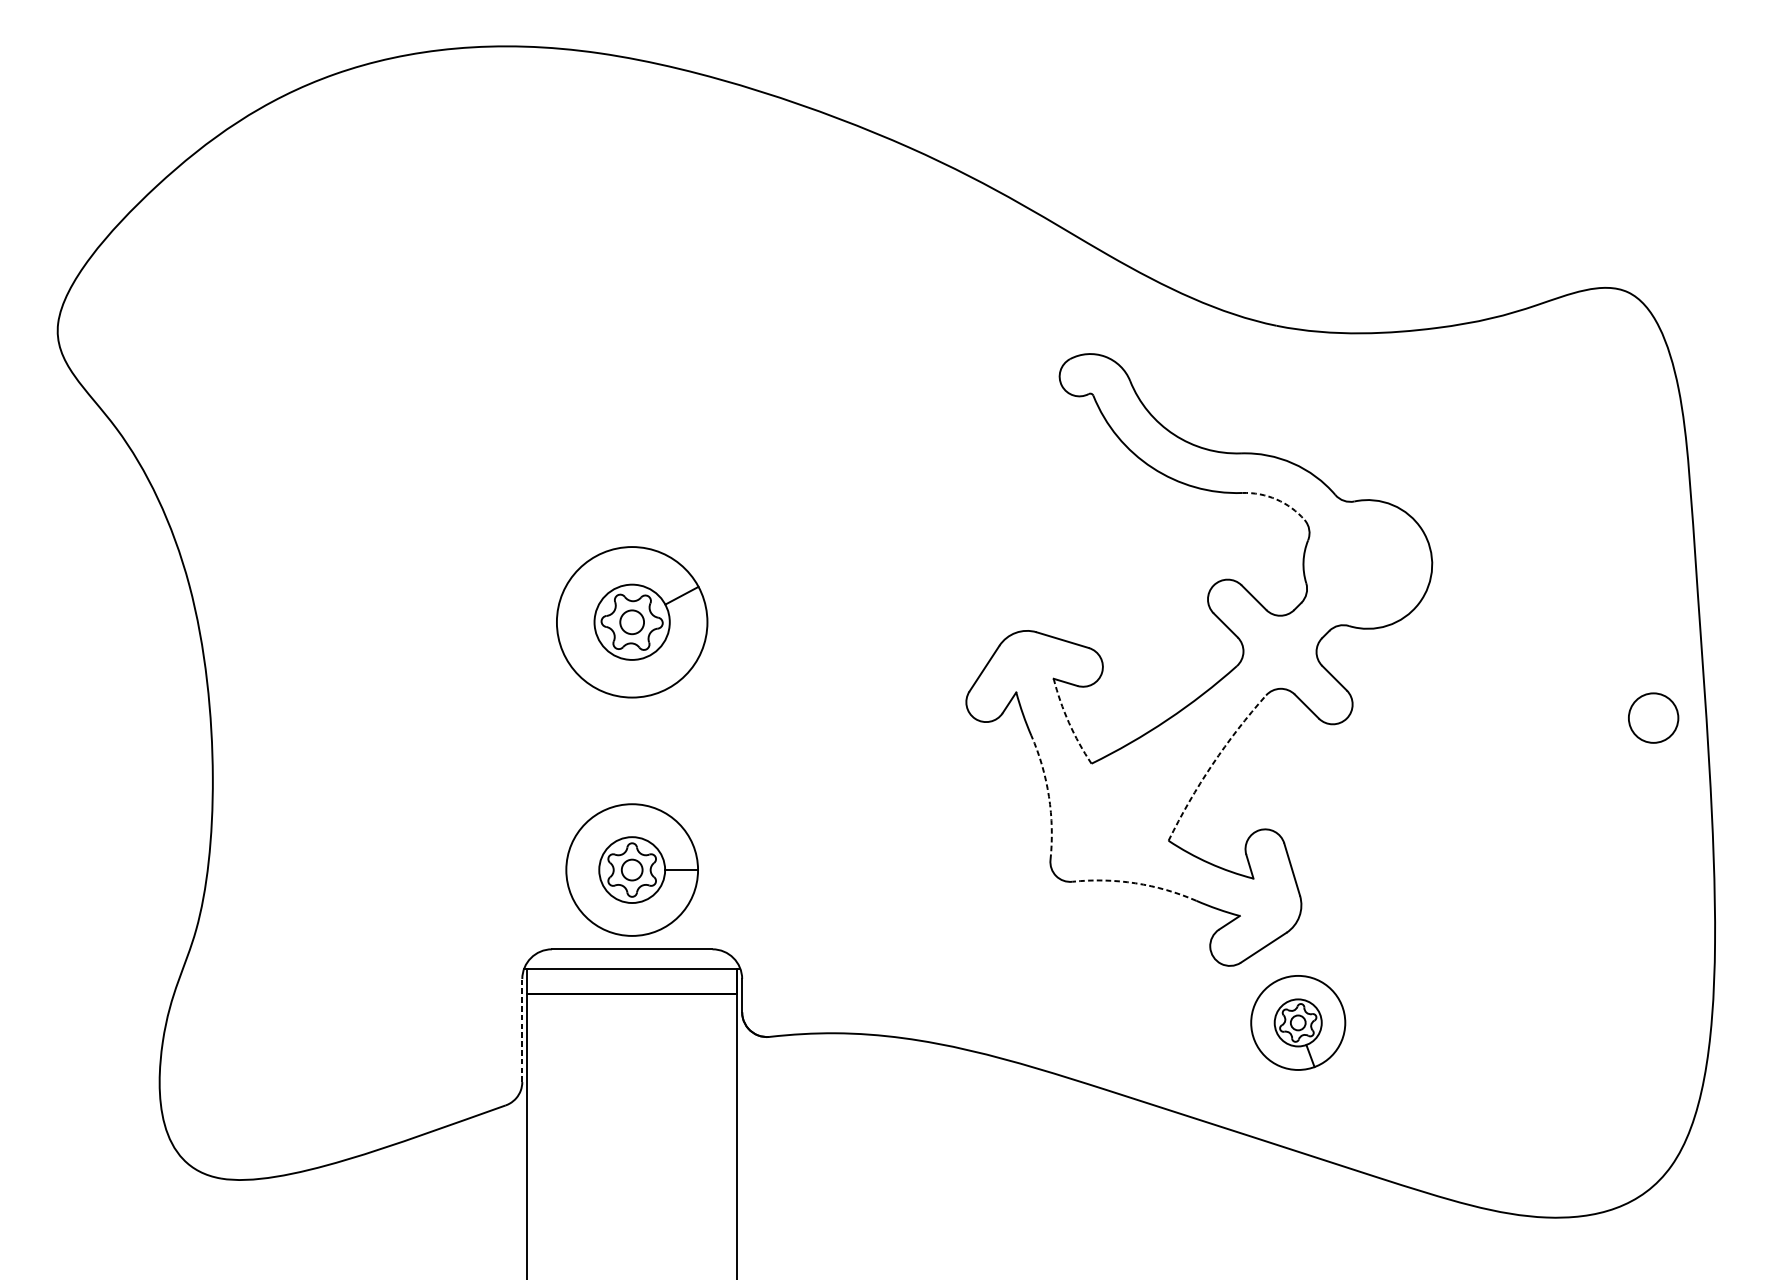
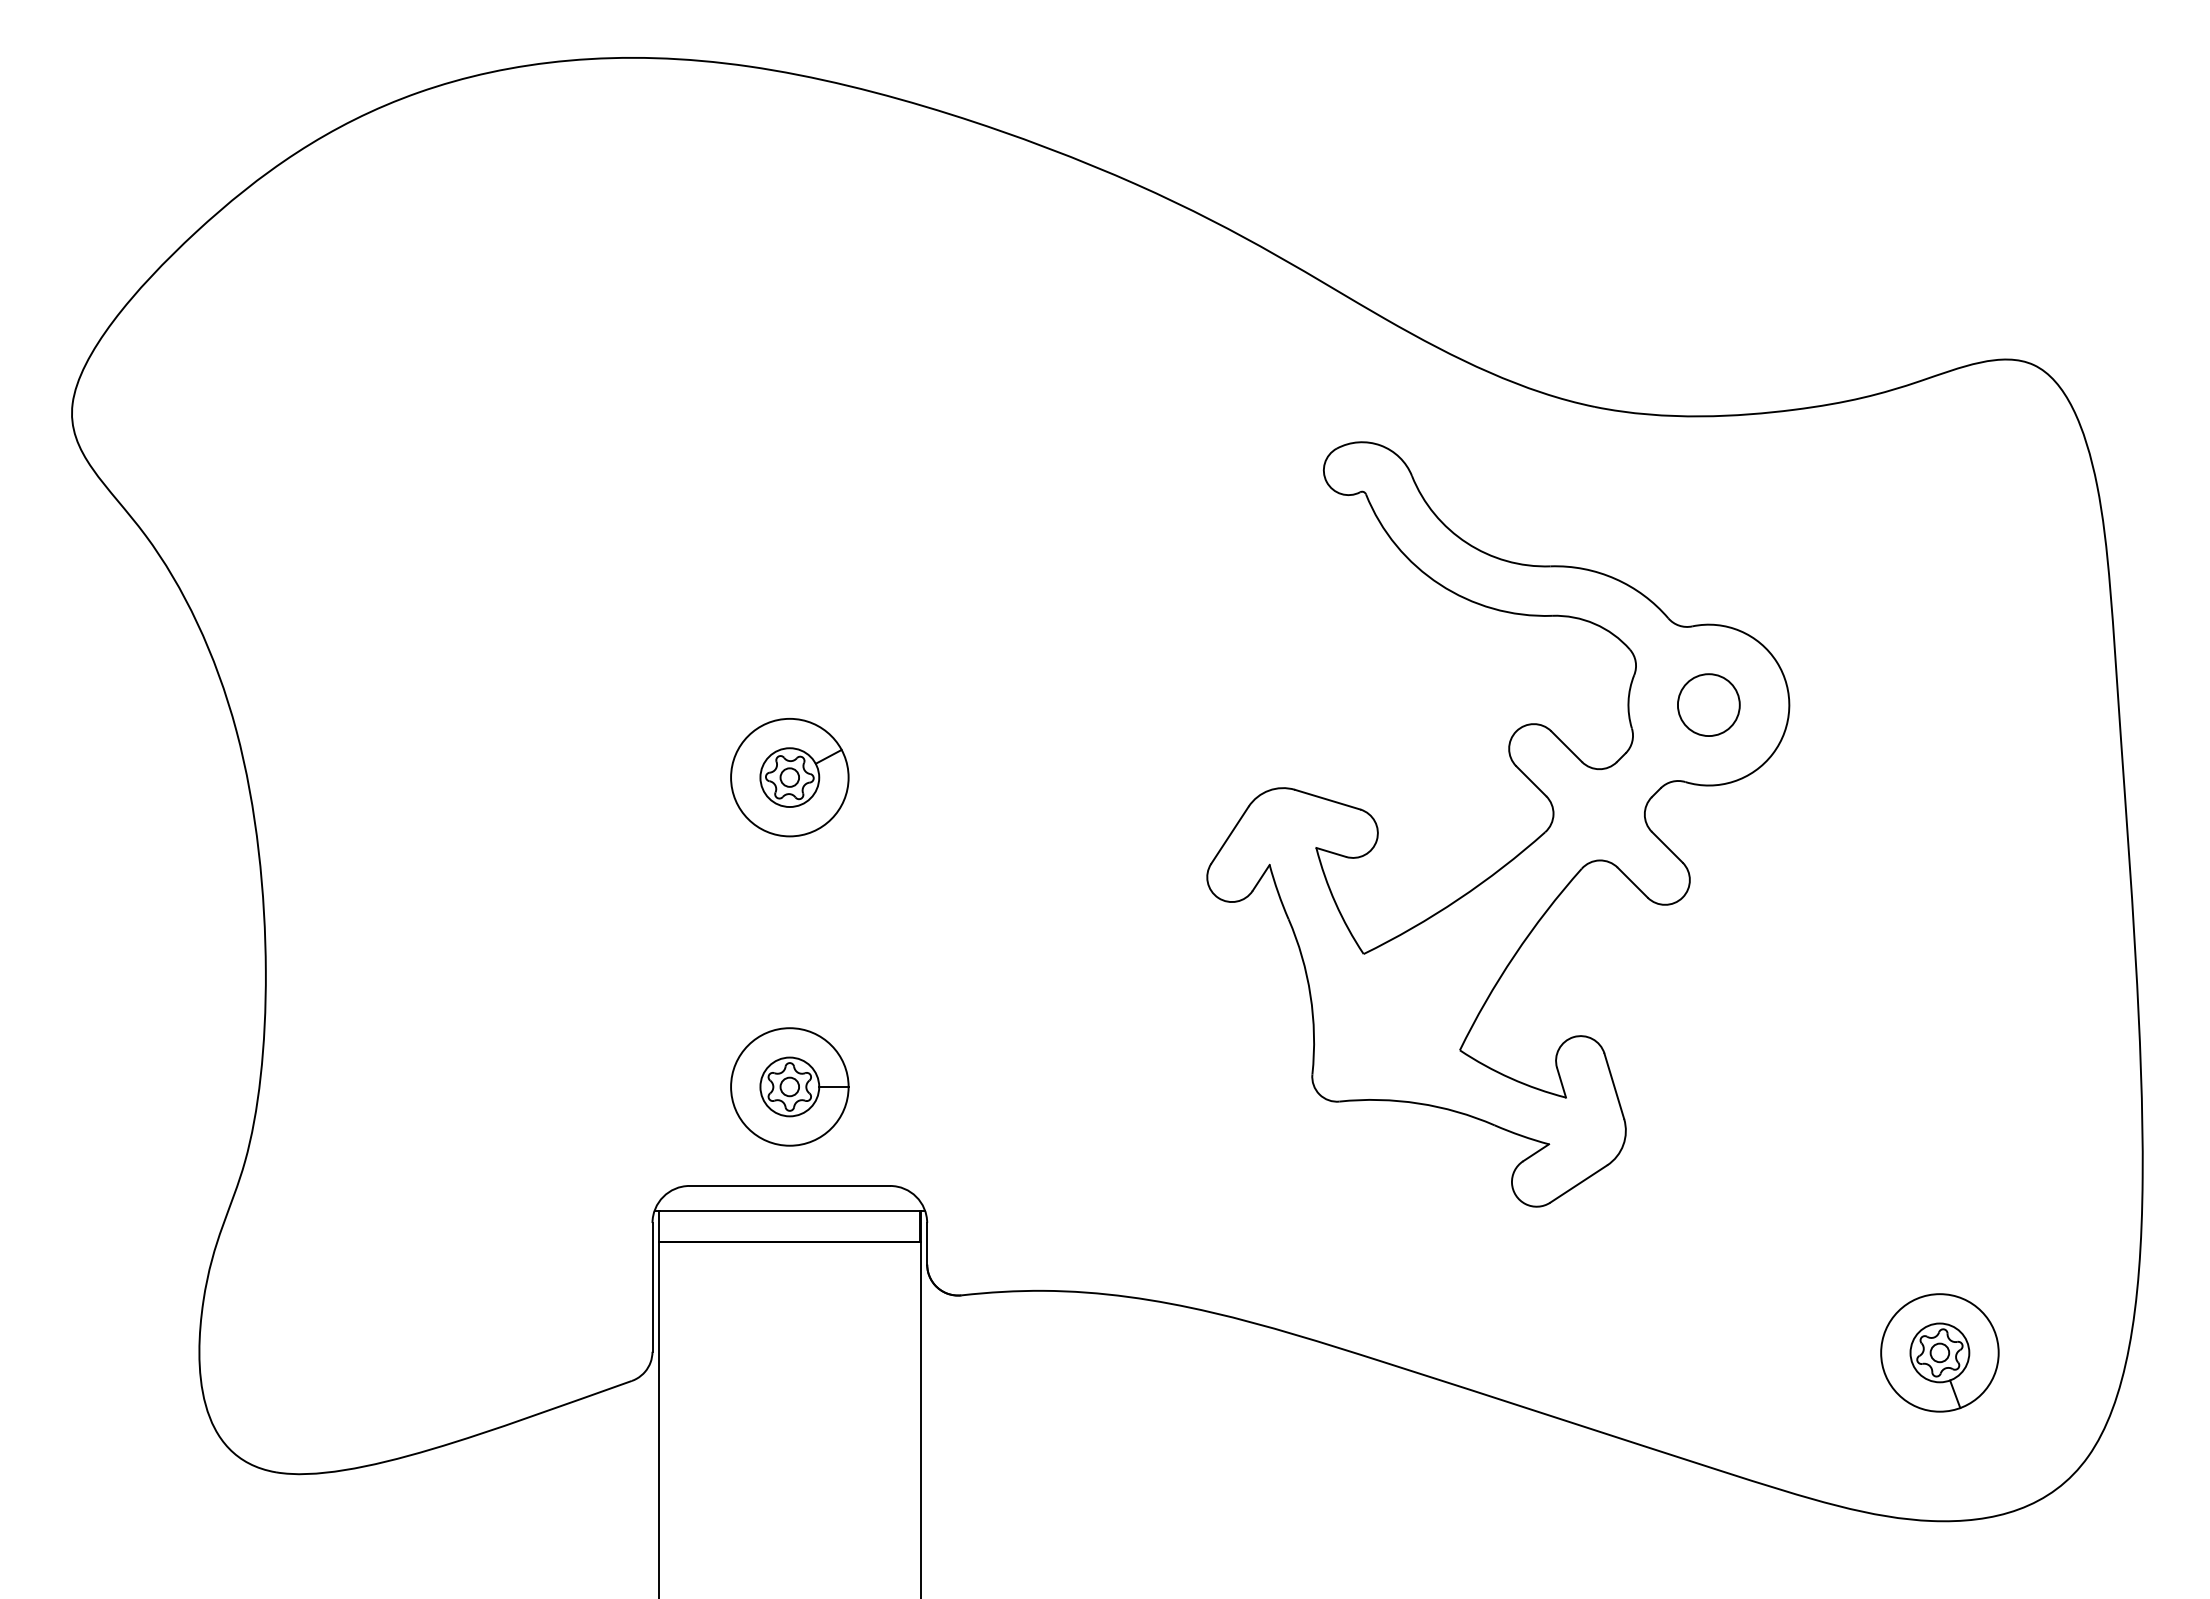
arc: (1276, 499) -> (1594, 623), dashed -> solid
part: (631, 622) -> (789, 777), size x0.62
circle: (1653, 717) -> (1708, 704), moved
arc: (1068, 723) -> (1335, 903), dashed -> solid
arc: (1212, 764) -> (1514, 955), dashed -> solid
arc: (1048, 796) -> (1310, 995), dashed -> solid
part: (631, 869) -> (789, 1086), size x0.71
arc: (1135, 883) -> (1418, 1103), dashed -> solid
part: (1297, 1022) -> (1939, 1352), moved
line: (522, 1029) -> (652, 1286), dashed -> solid

